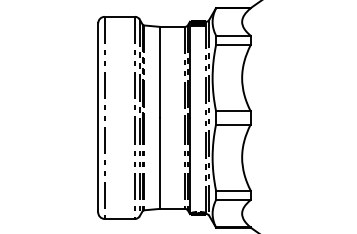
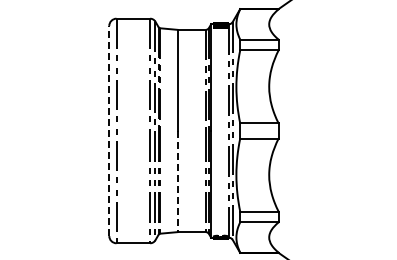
line: (98, 117) -> (109, 130), solid -> dashed
line: (159, 163) -> (177, 181), solid -> dashed

